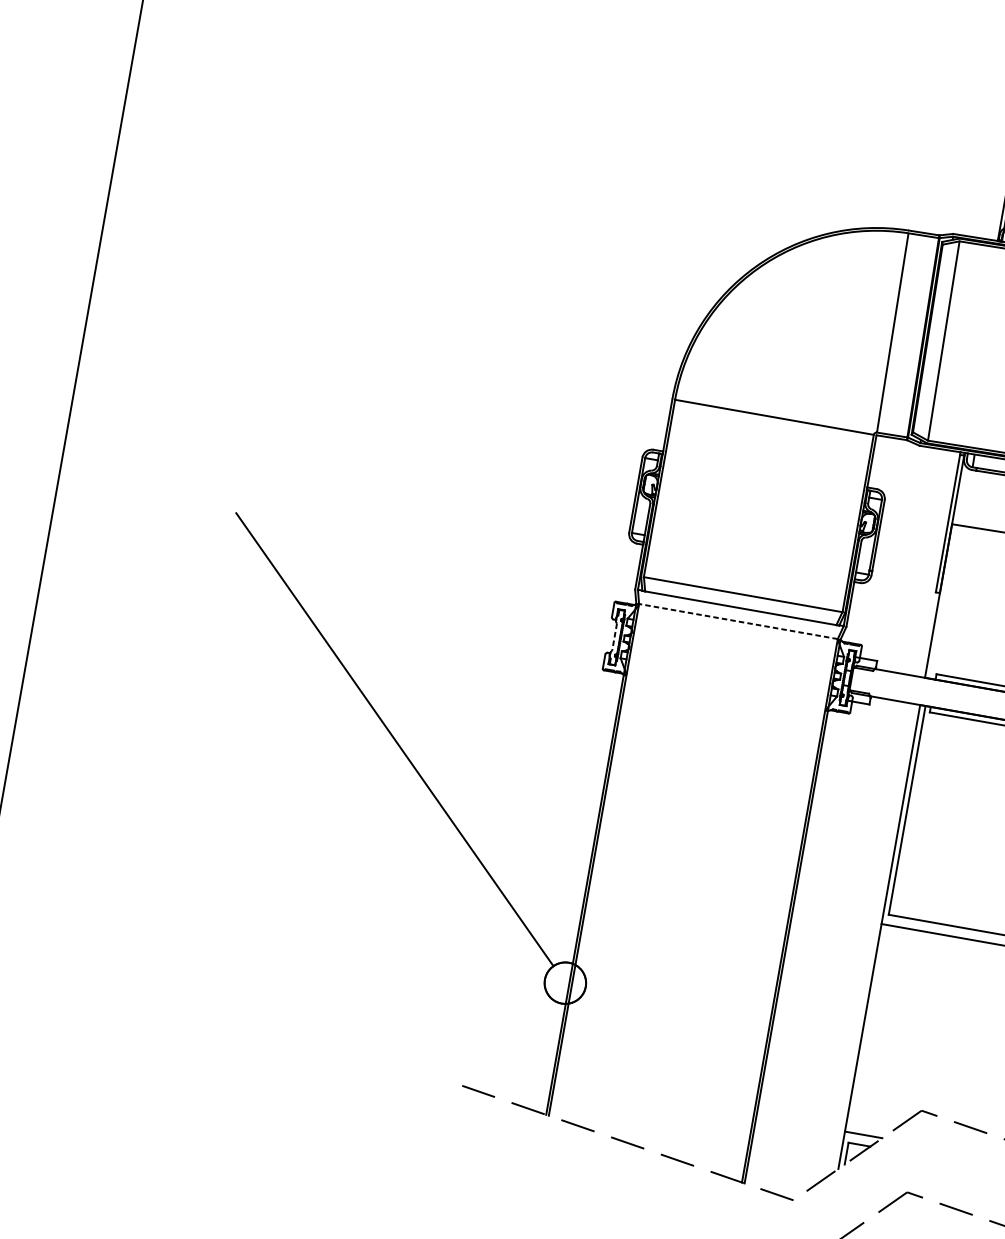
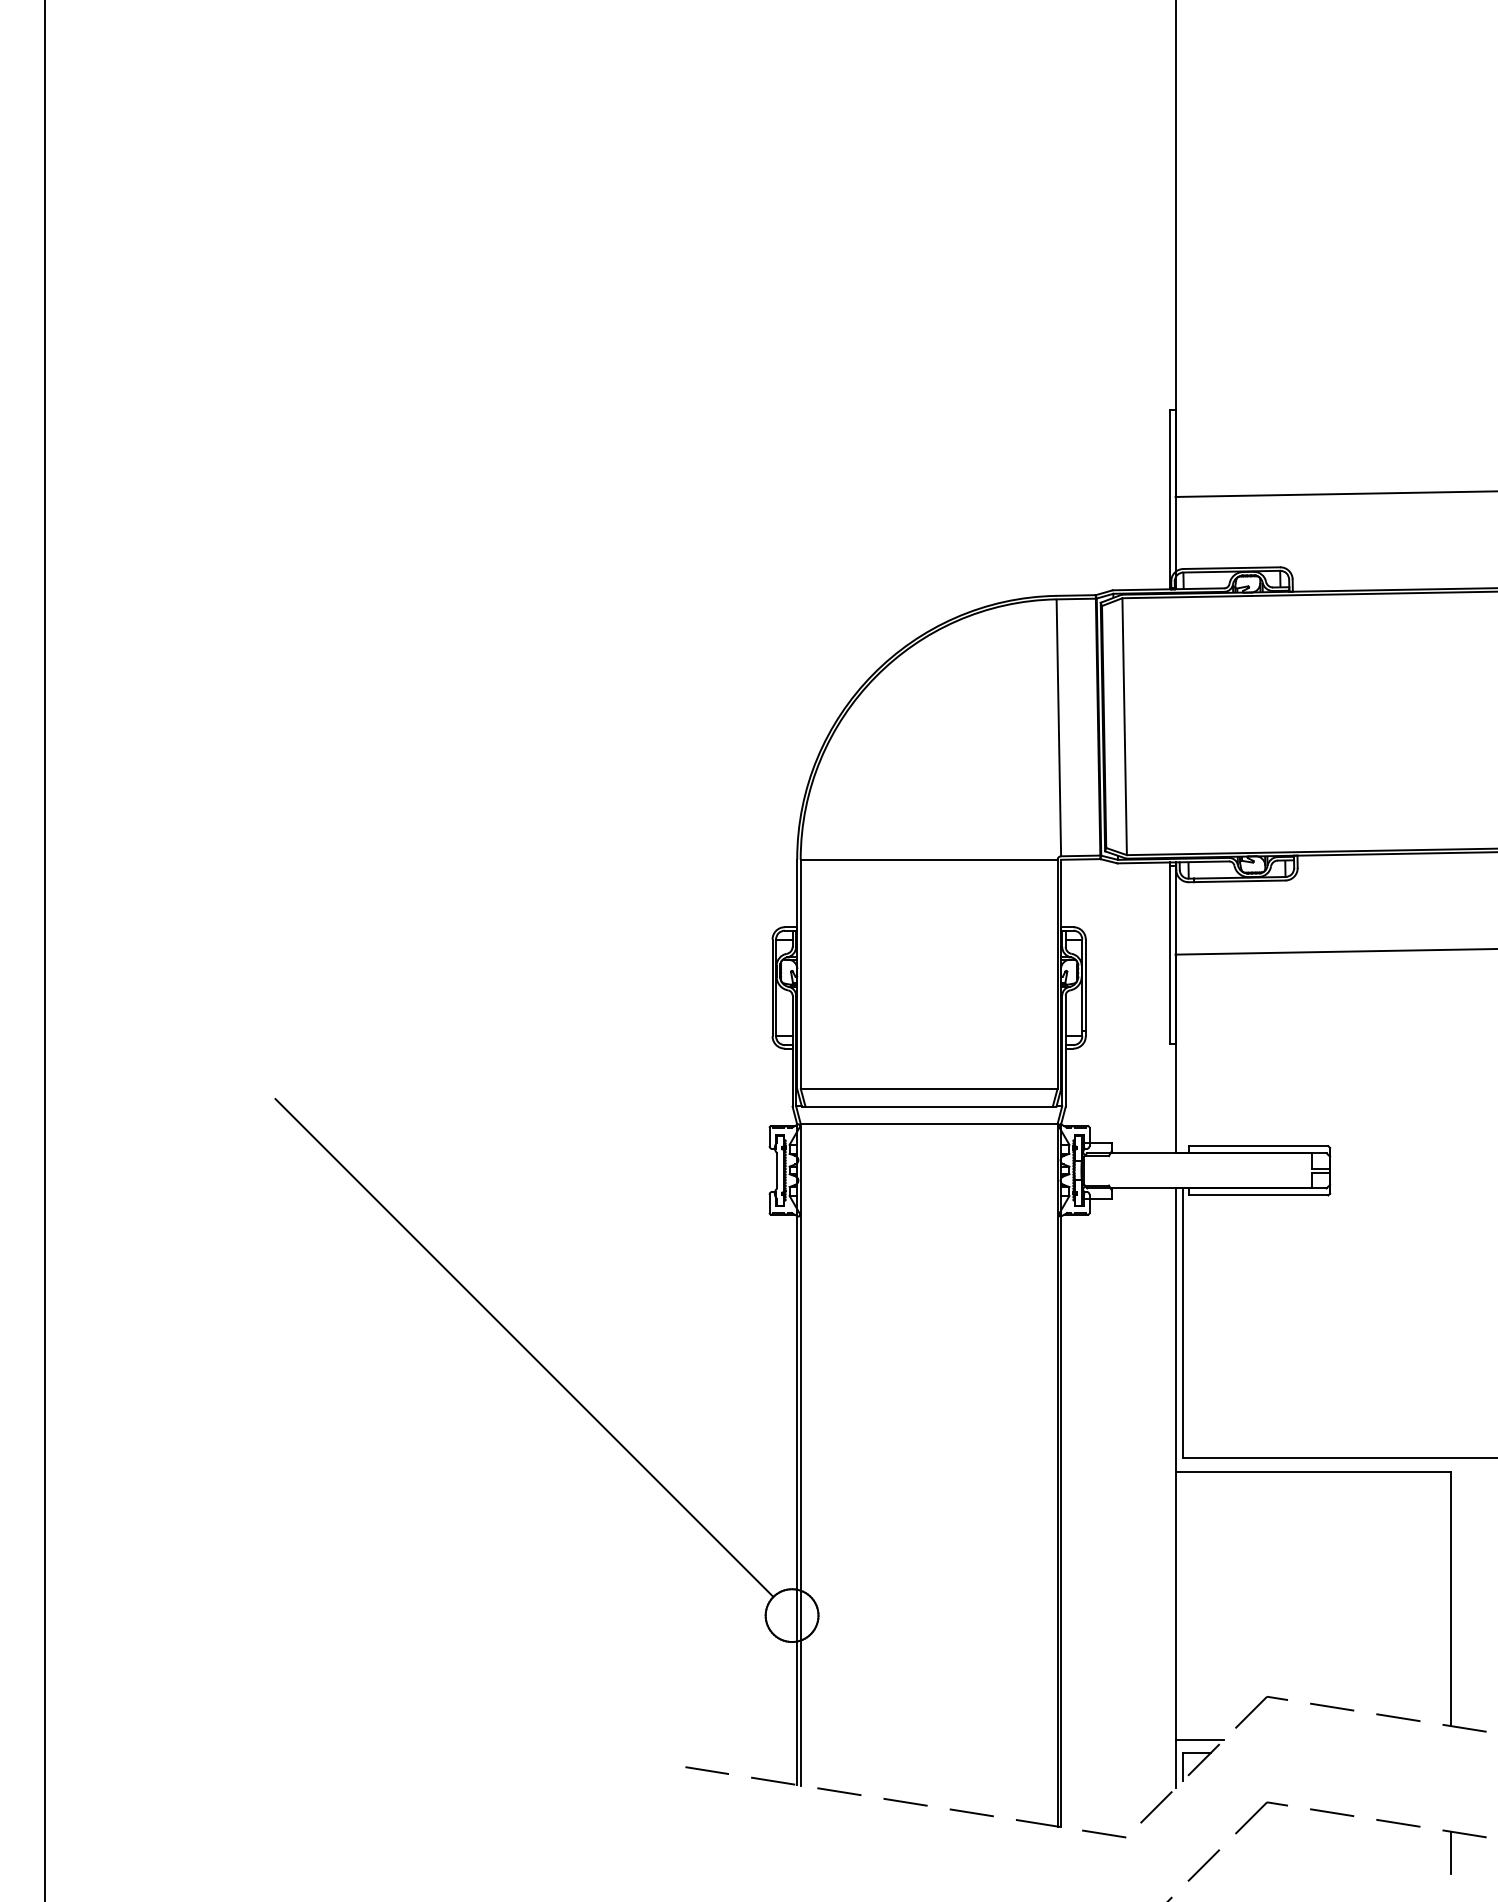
line: (737, 621) -> (928, 1123), dashed -> solid
line: (614, 636) -> (777, 1170), dashed -> solid

